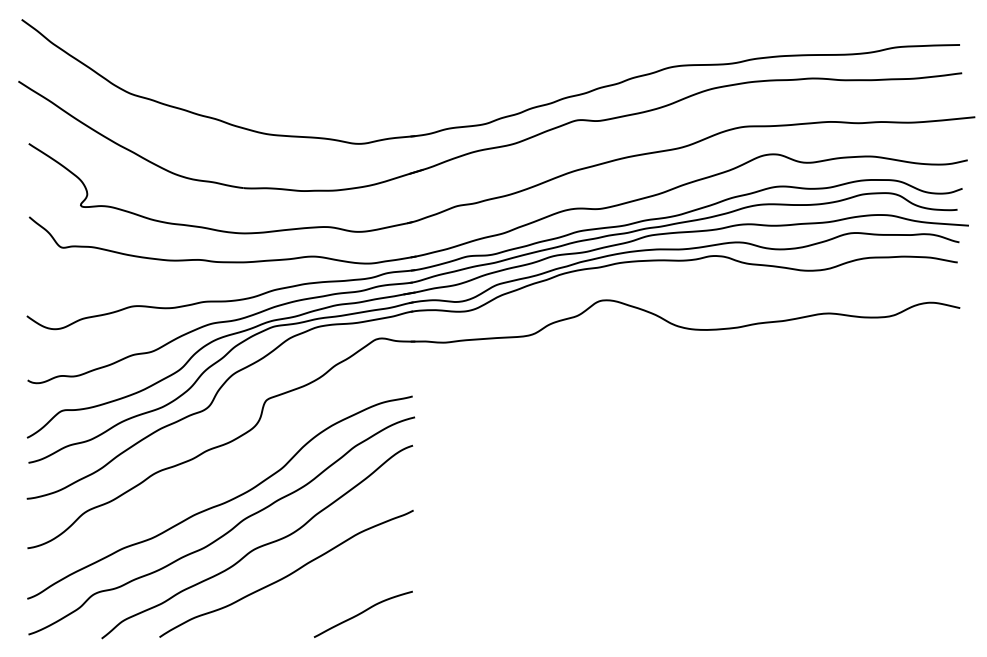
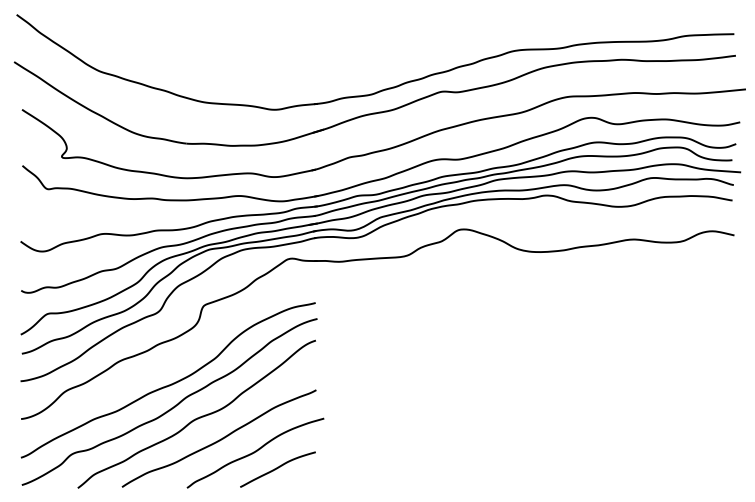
curve: (333, 592) -> (255, 452), added

